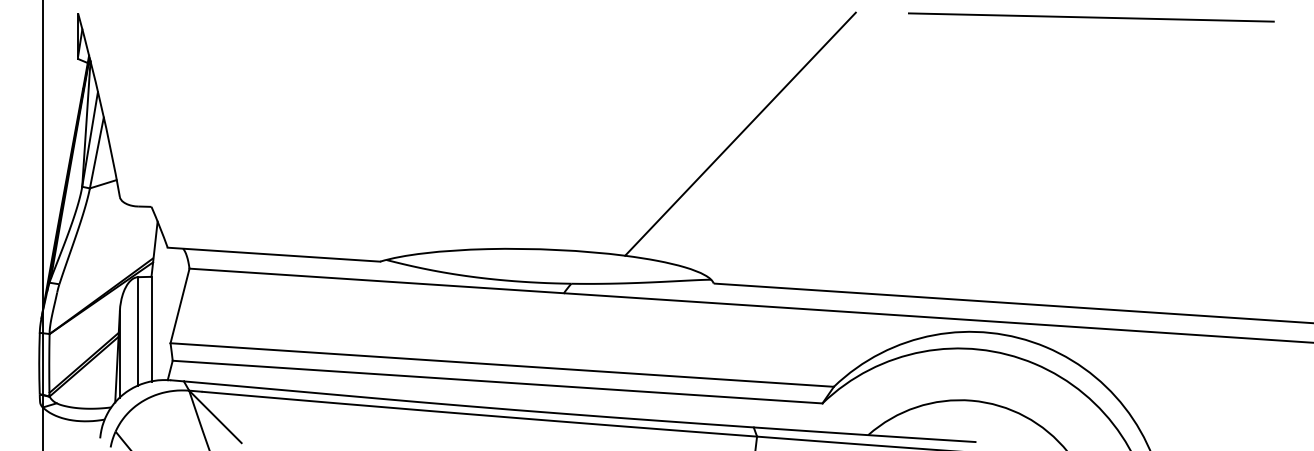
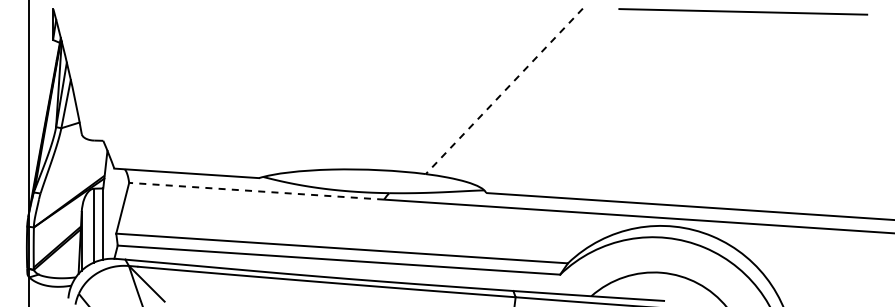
line: (740, 134) -> (504, 91), solid -> dashed
line: (376, 281) -> (256, 191), solid -> dashed

